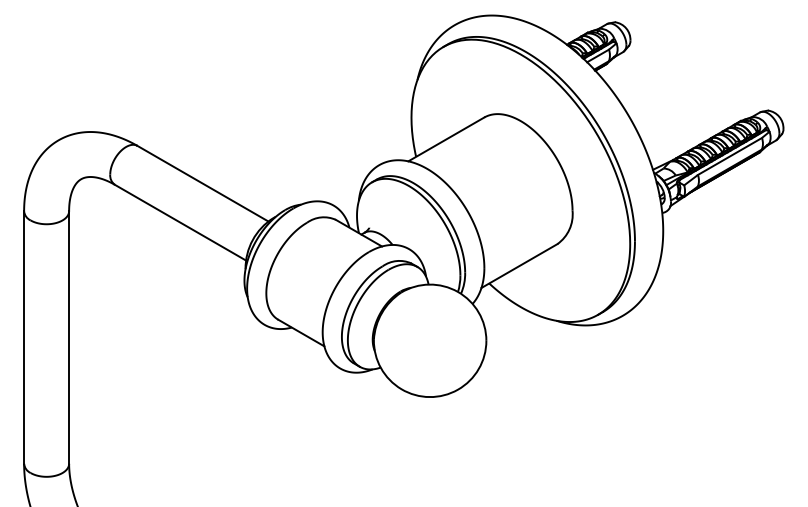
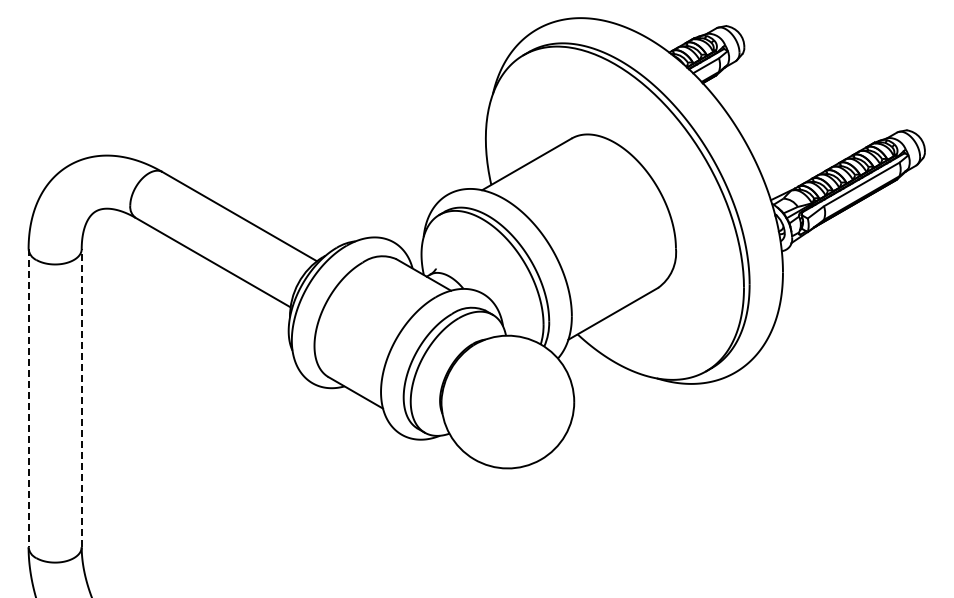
line: (68, 336) -> (81, 397), solid -> dashed
line: (24, 337) -> (28, 398), solid -> dashed

